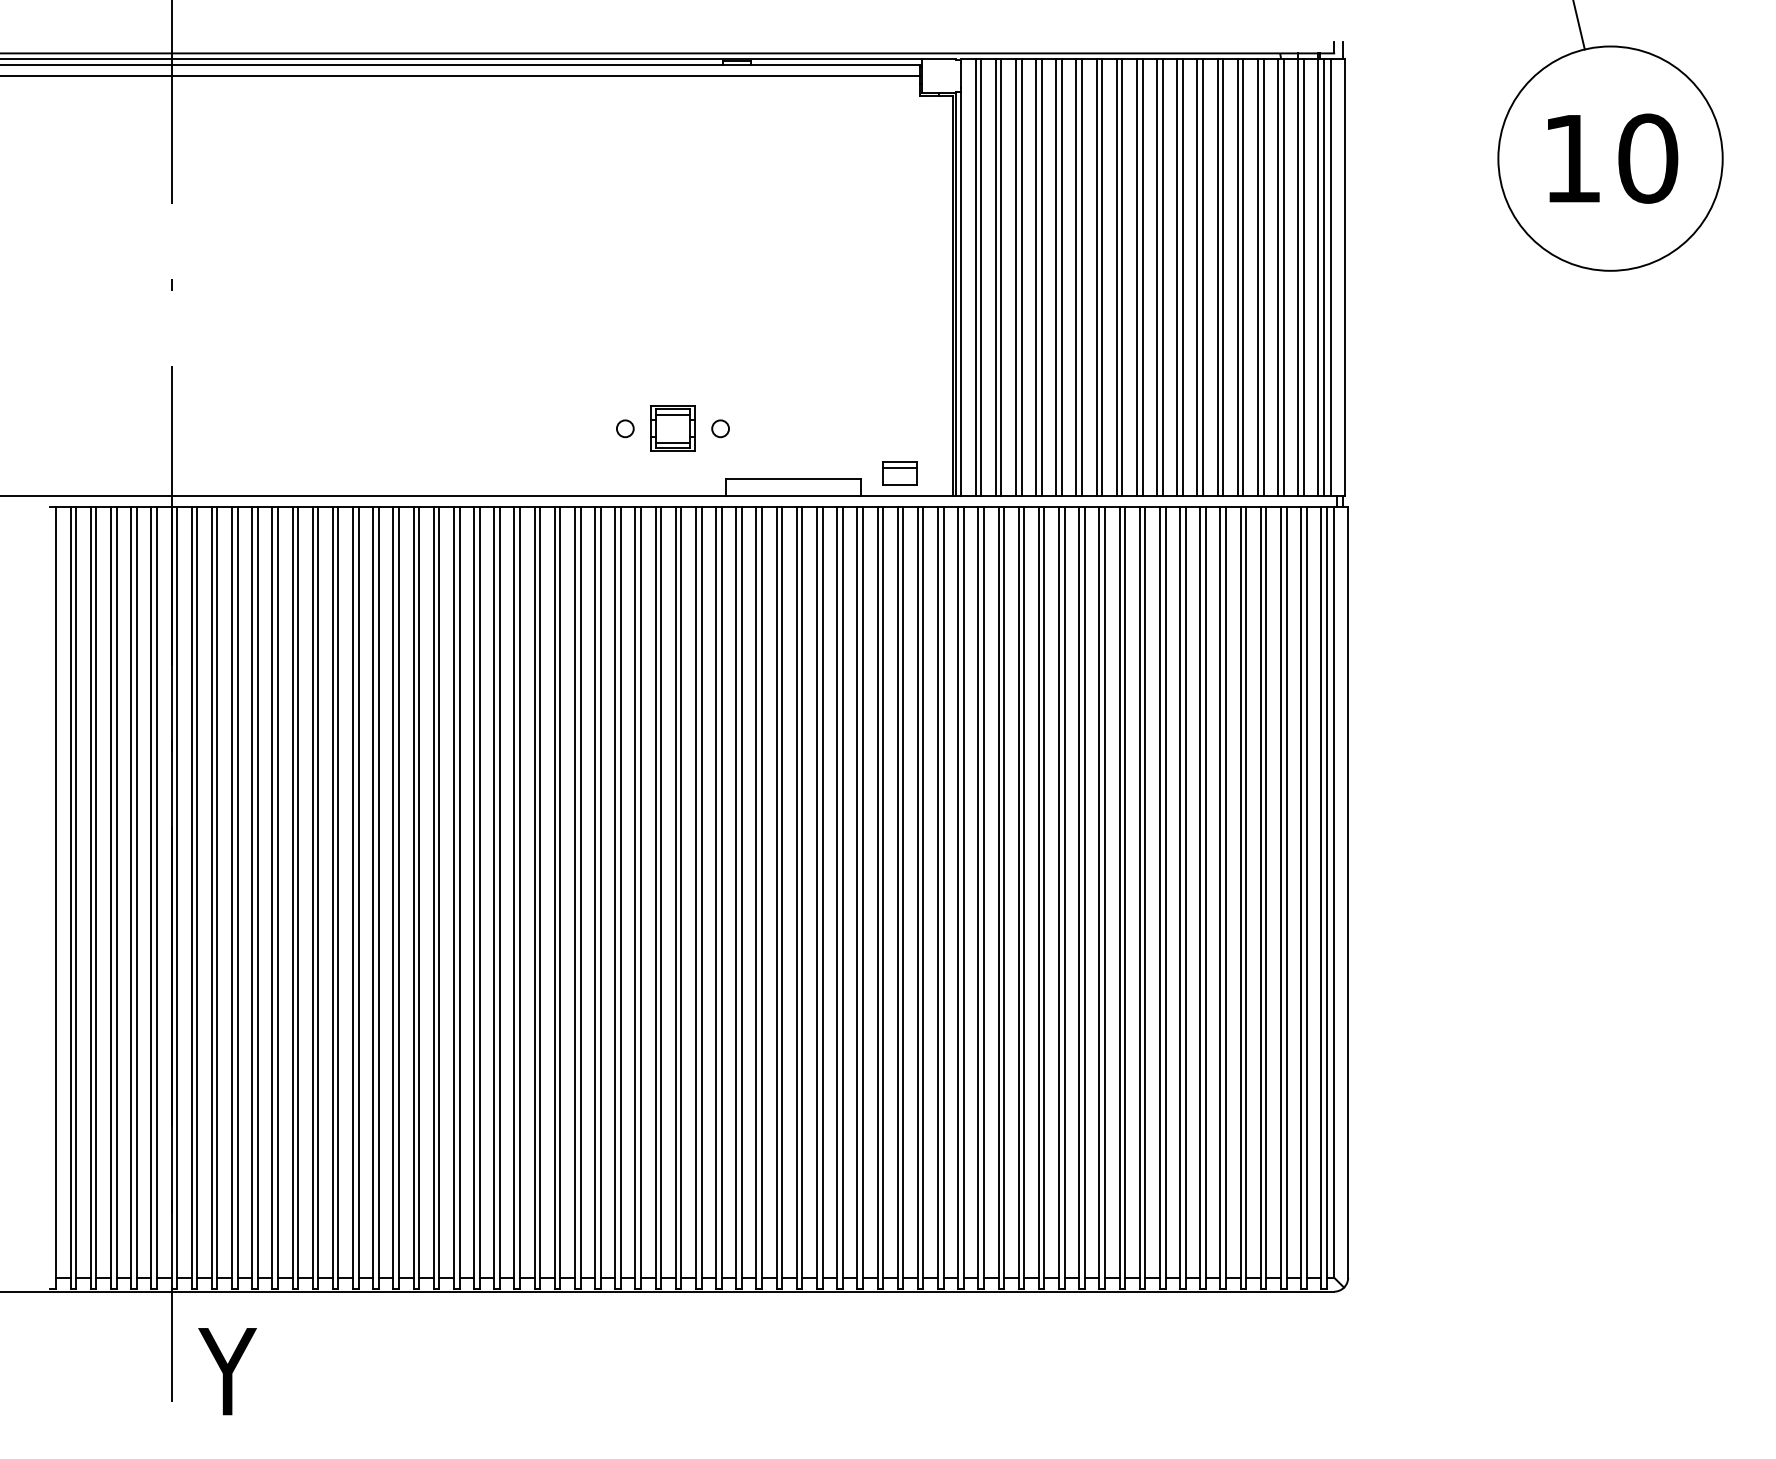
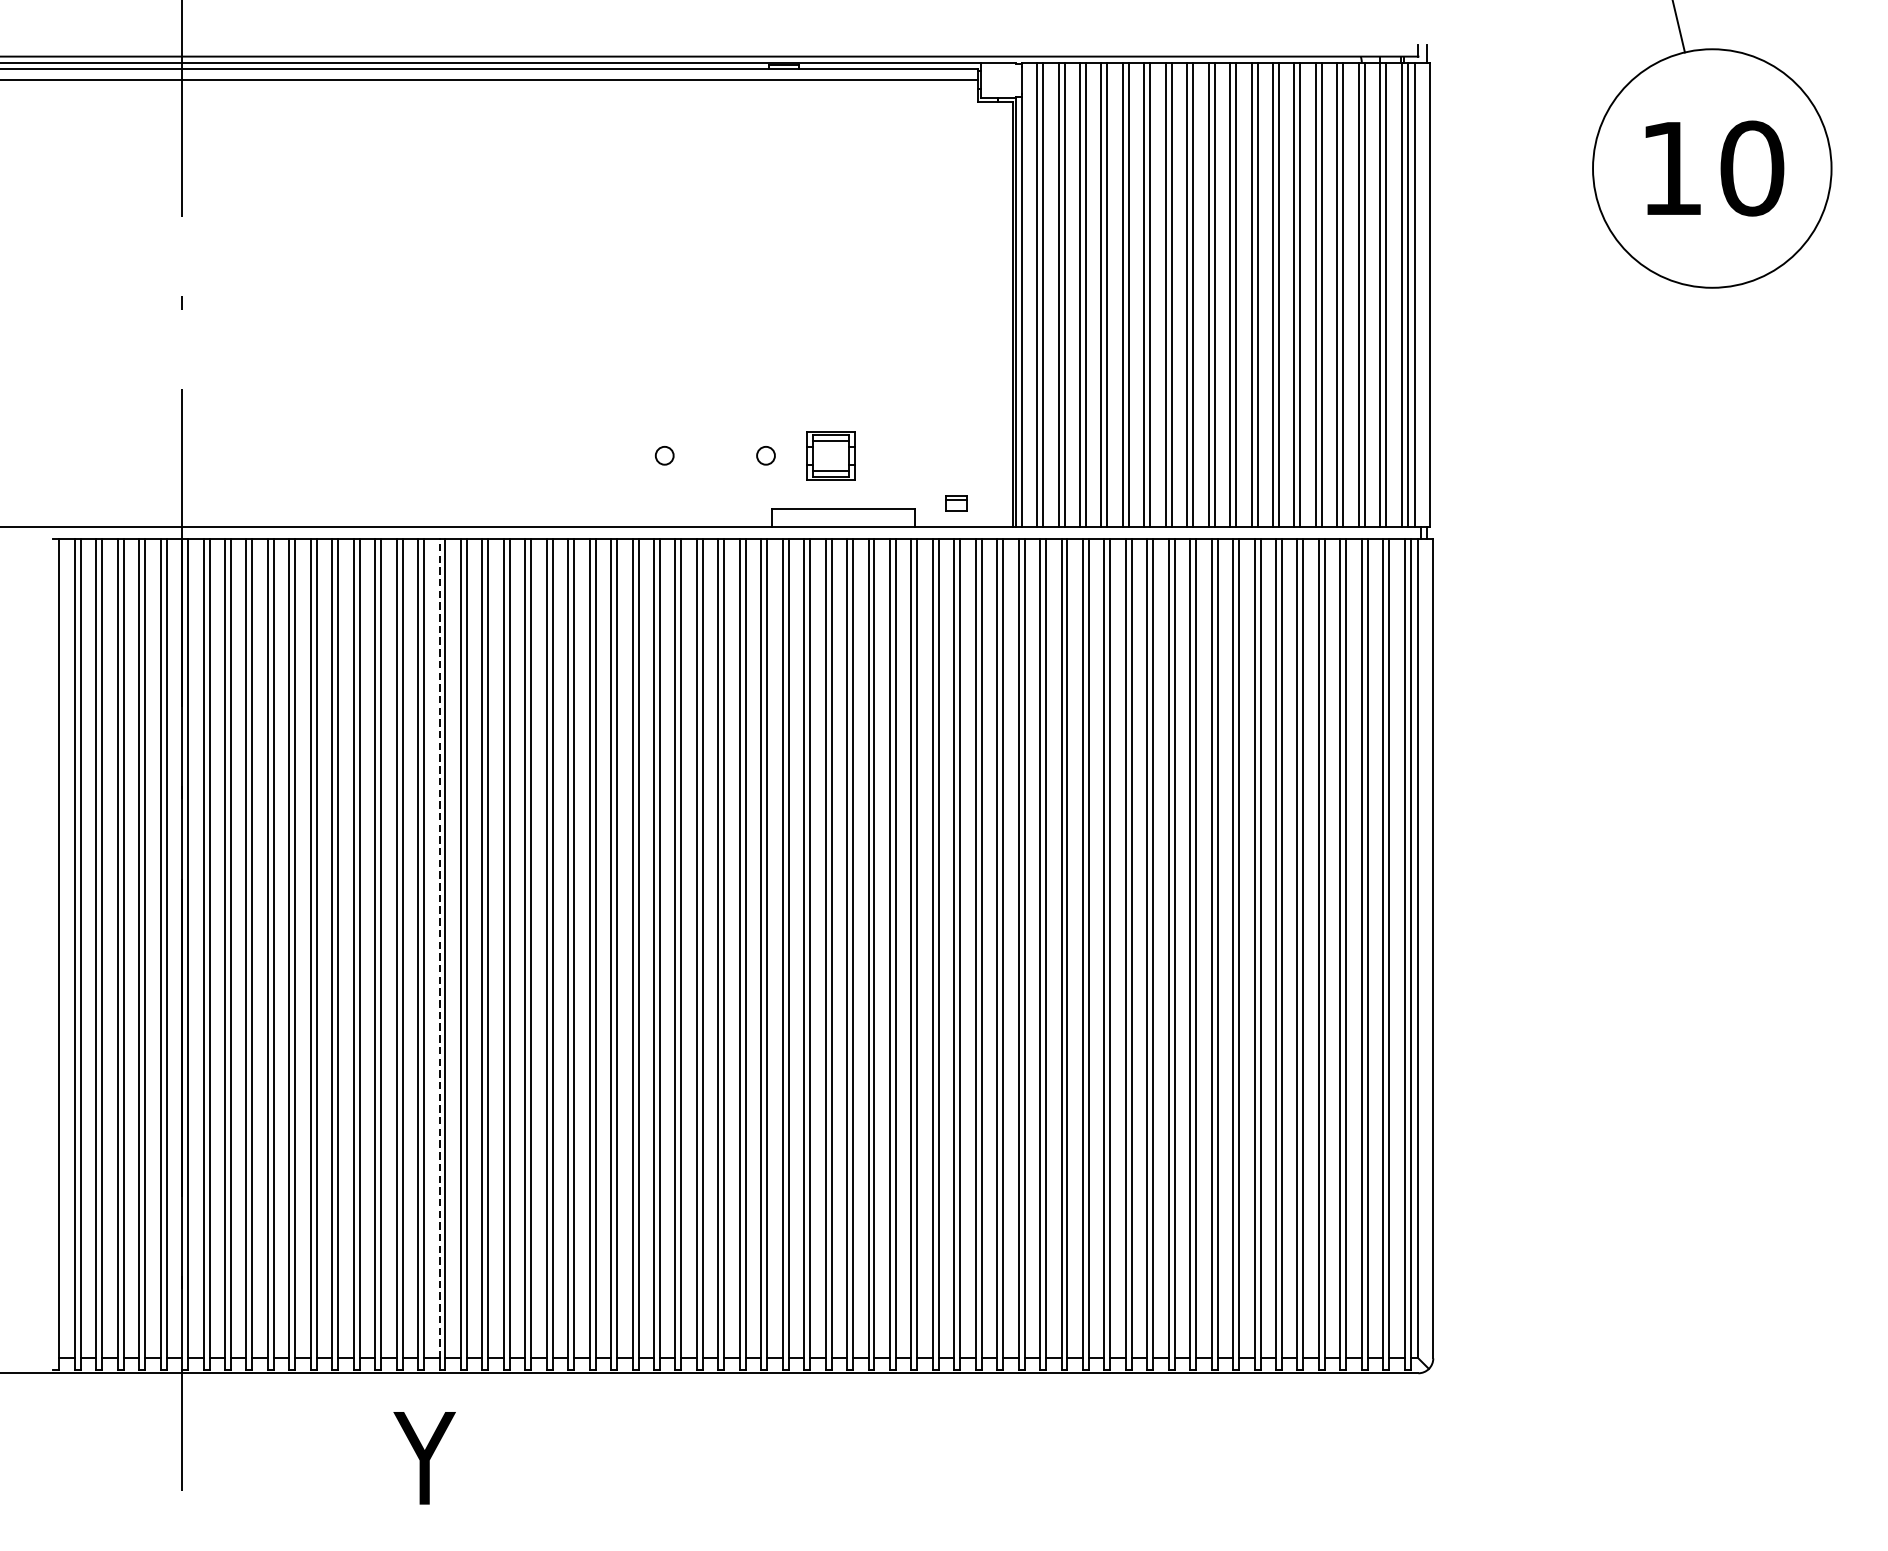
part: (672, 428) -> (830, 455), moved
part: (899, 473) -> (956, 503), size x0.6
line: (413, 891) -> (439, 947), solid -> dashed
text: (227, 1371) -> (424, 1458), moved

